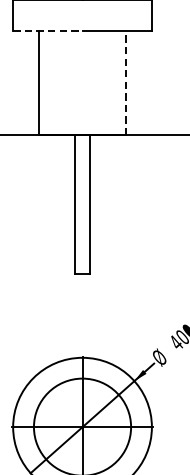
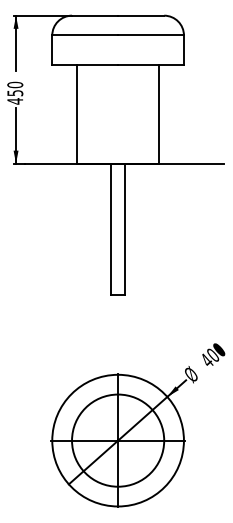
line: (48, 31) -> (85, 65), dashed -> solid
line: (126, 82) -> (159, 113), dashed -> solid

